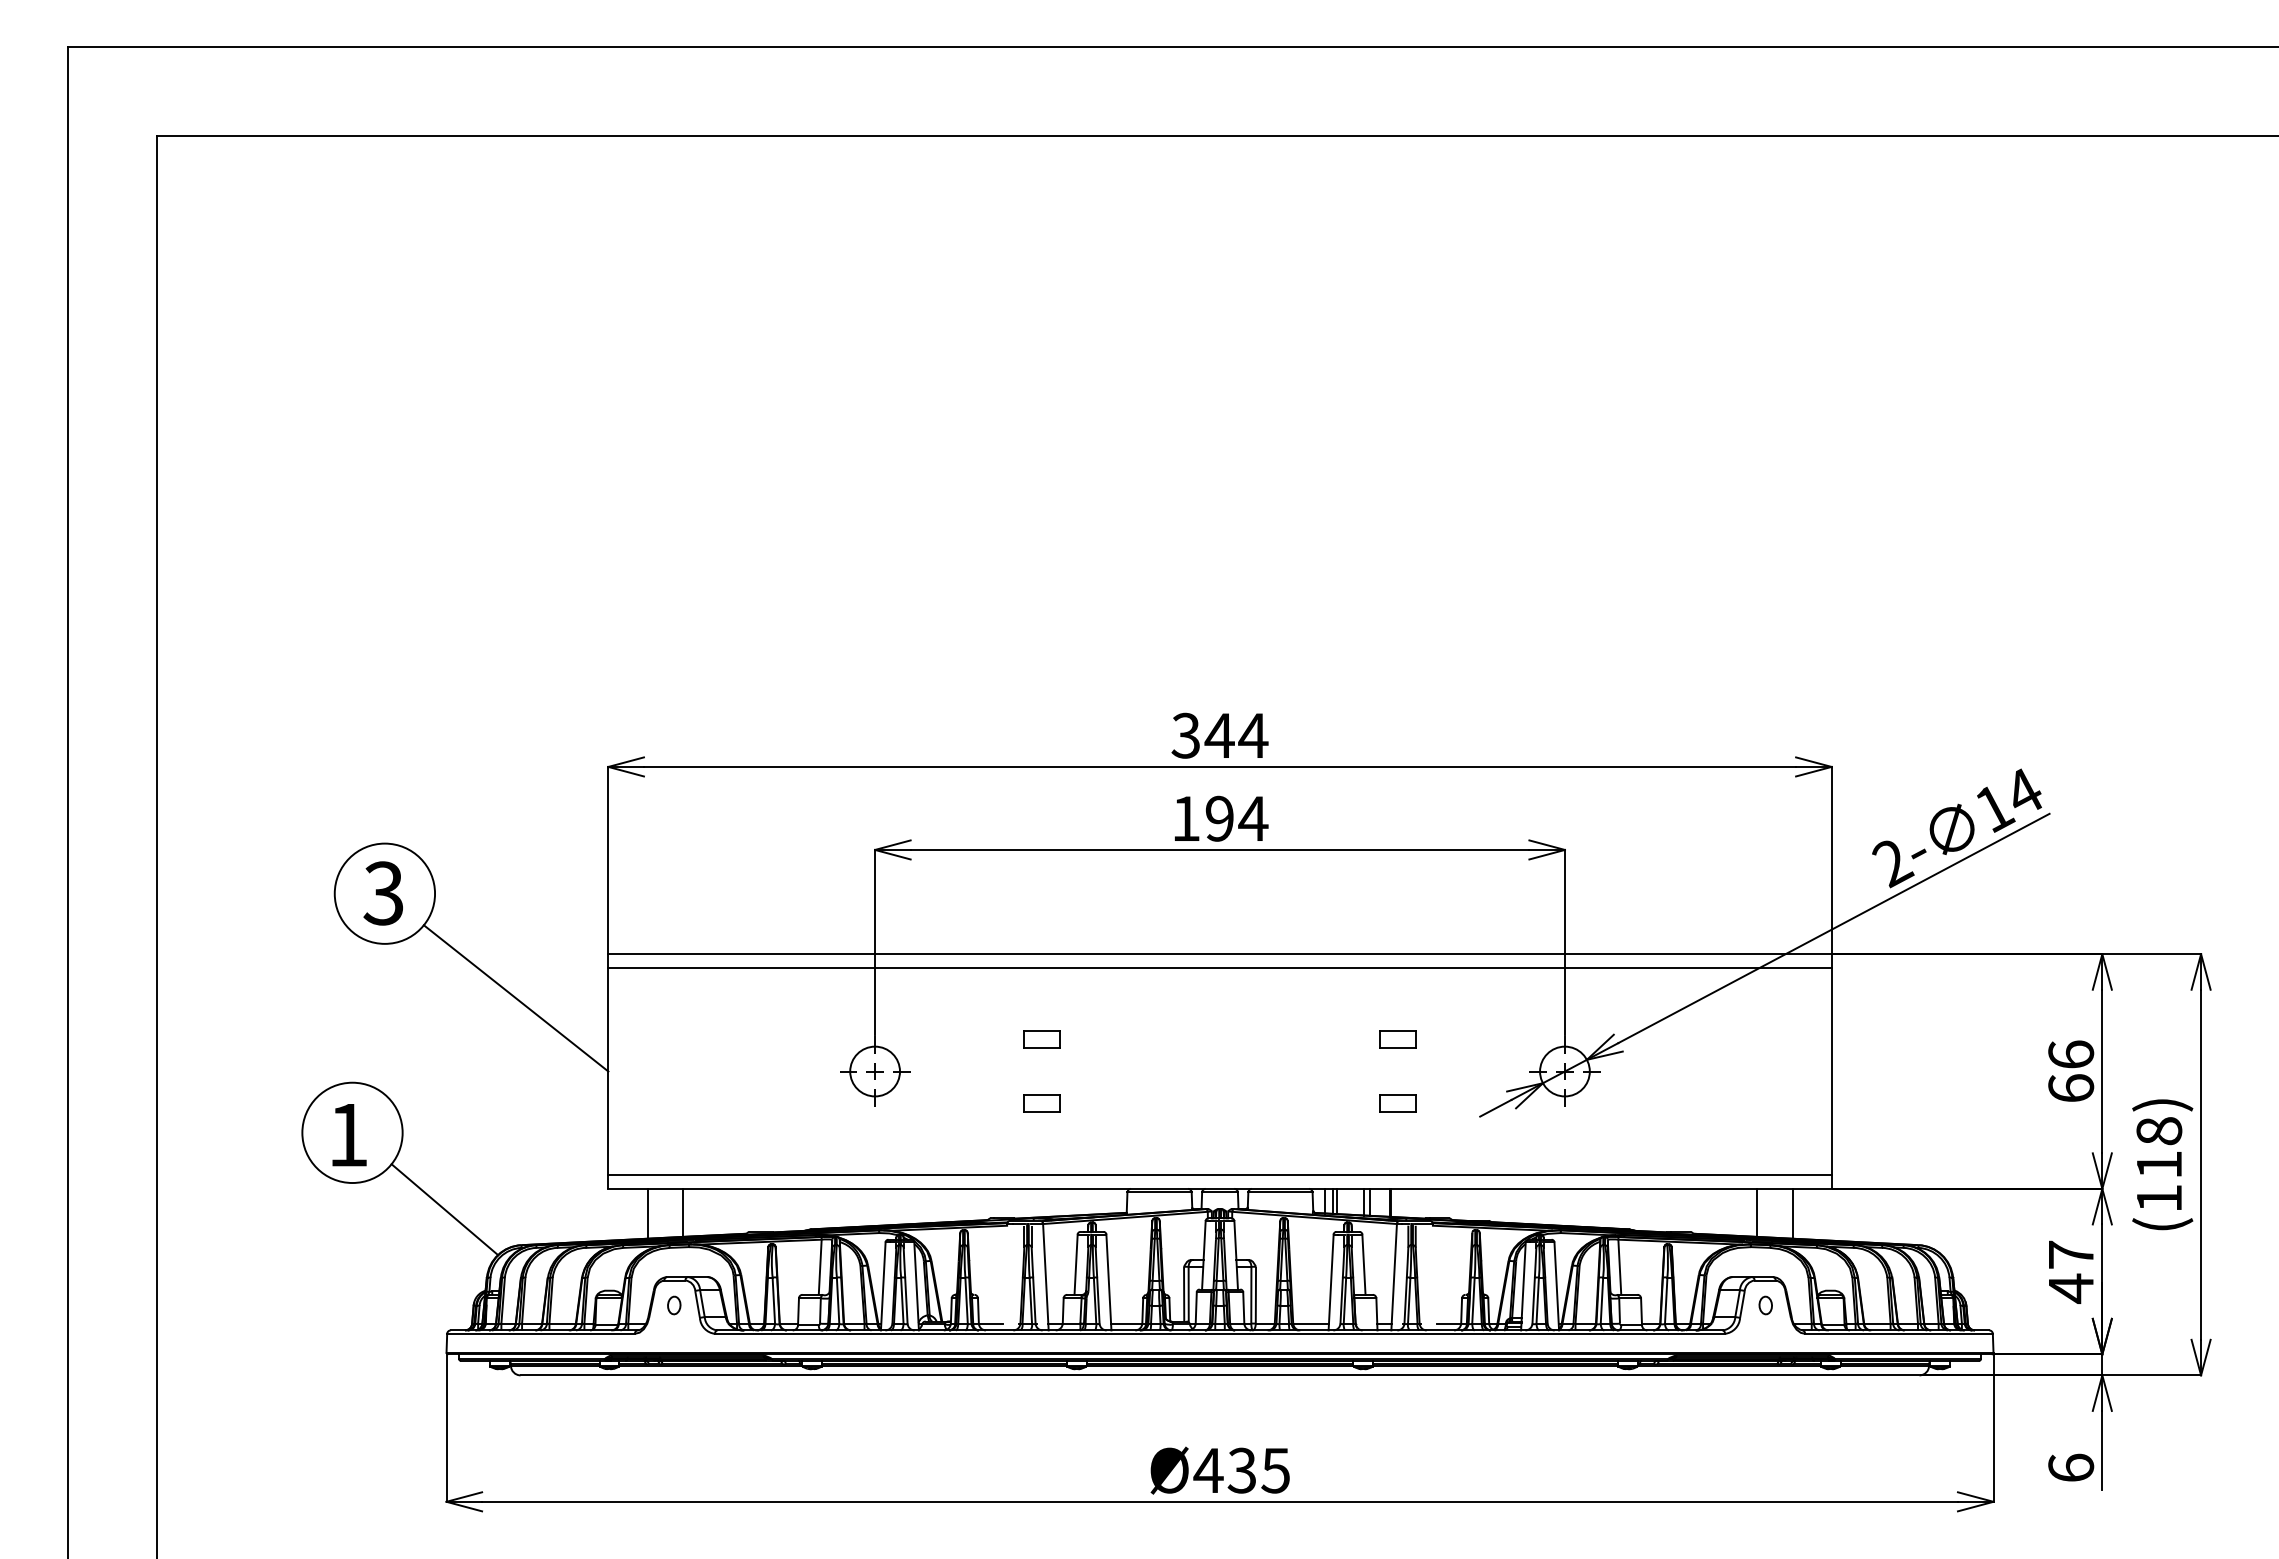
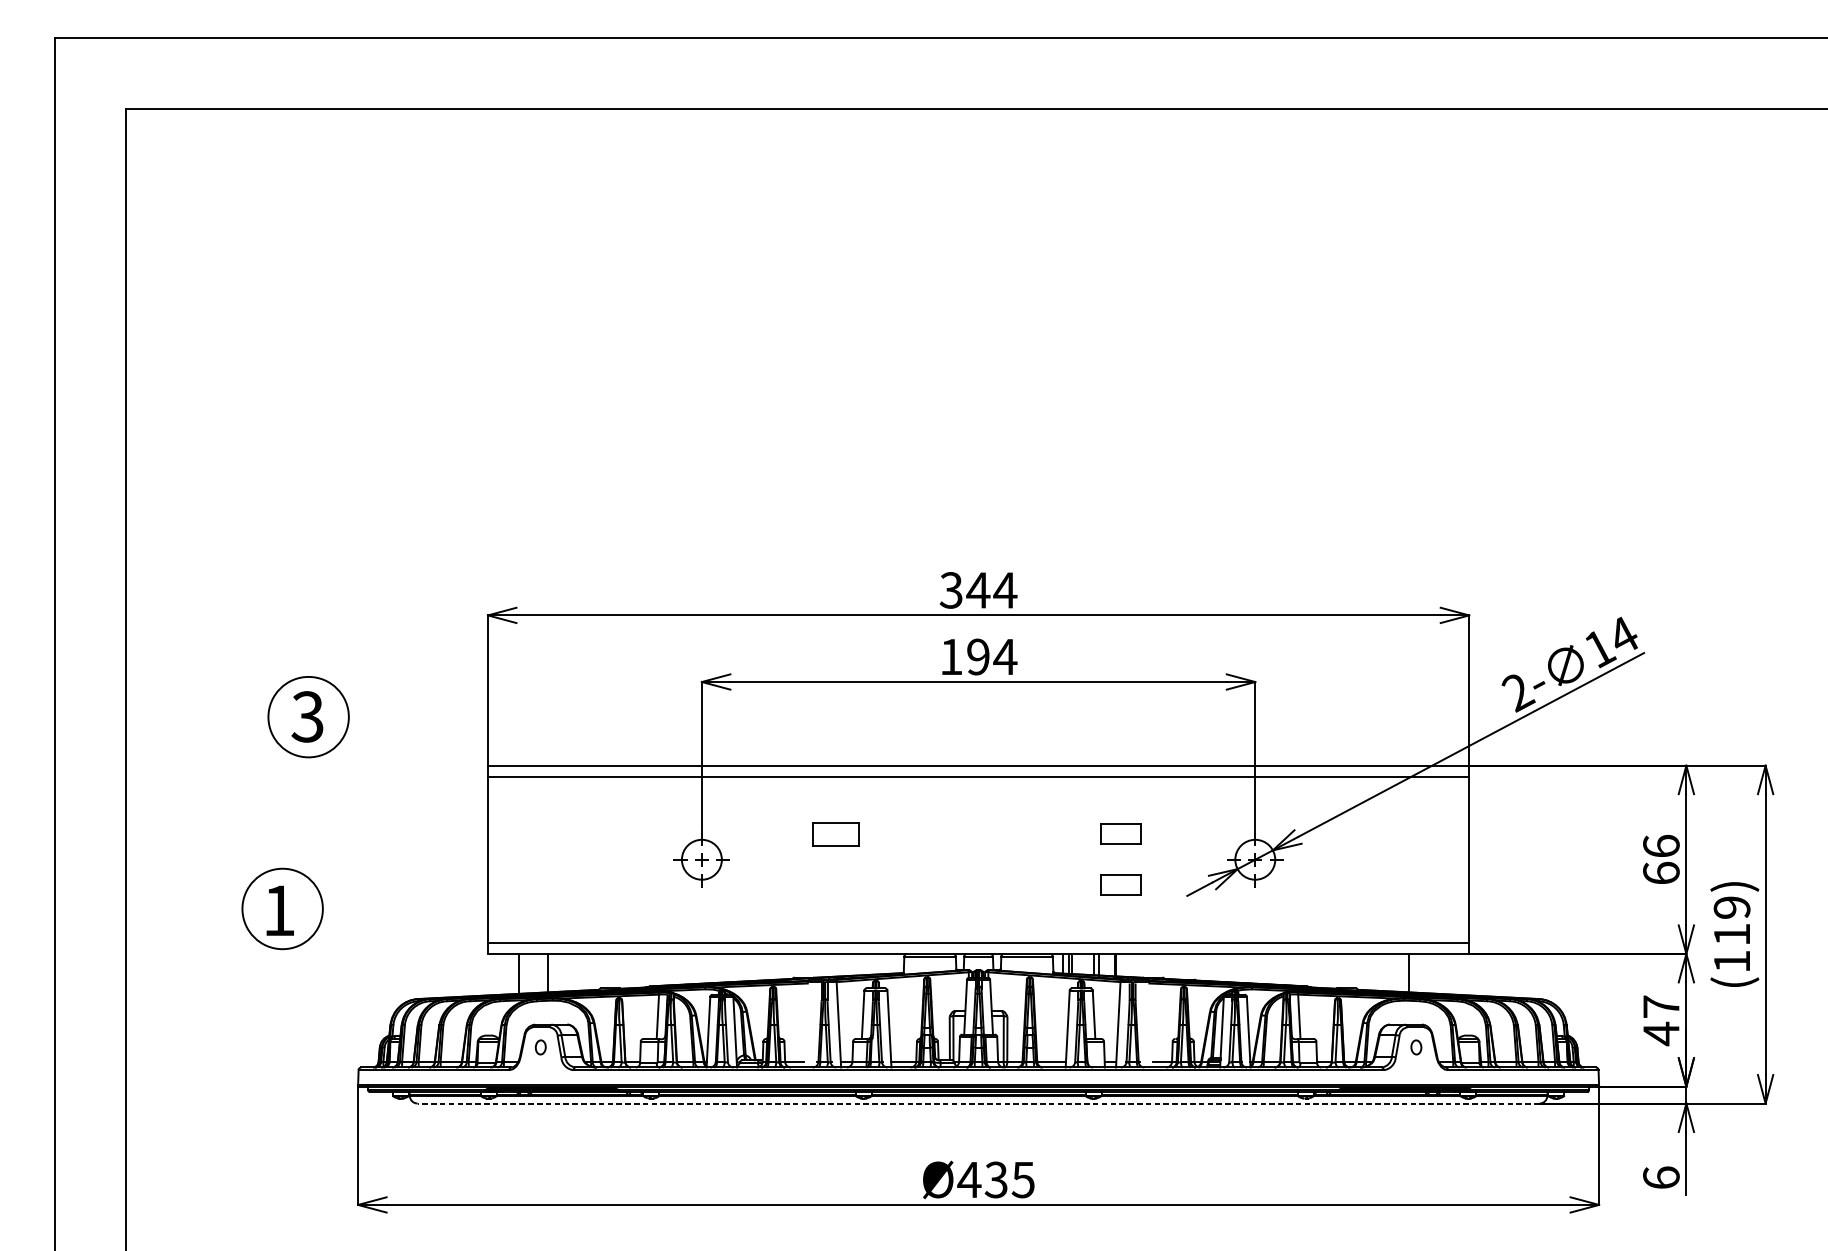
line: (515, 998) -> (413, 801), removed
part: (1041, 1039) -> (835, 834), size x1.6
part: (1397, 1039) -> (1120, 834), size x1.4
part: (1041, 1103) -> (835, 885), removed
part: (1397, 1103) -> (1120, 885), size x1.4
text: (2159, 1131) -> (1732, 907), (118) -> (119)
line: (444, 1209) -> (356, 970), removed
line: (1792, 1213) -> (1437, 973), removed
line: (1219, 1375) -> (978, 1103), solid -> dashed

